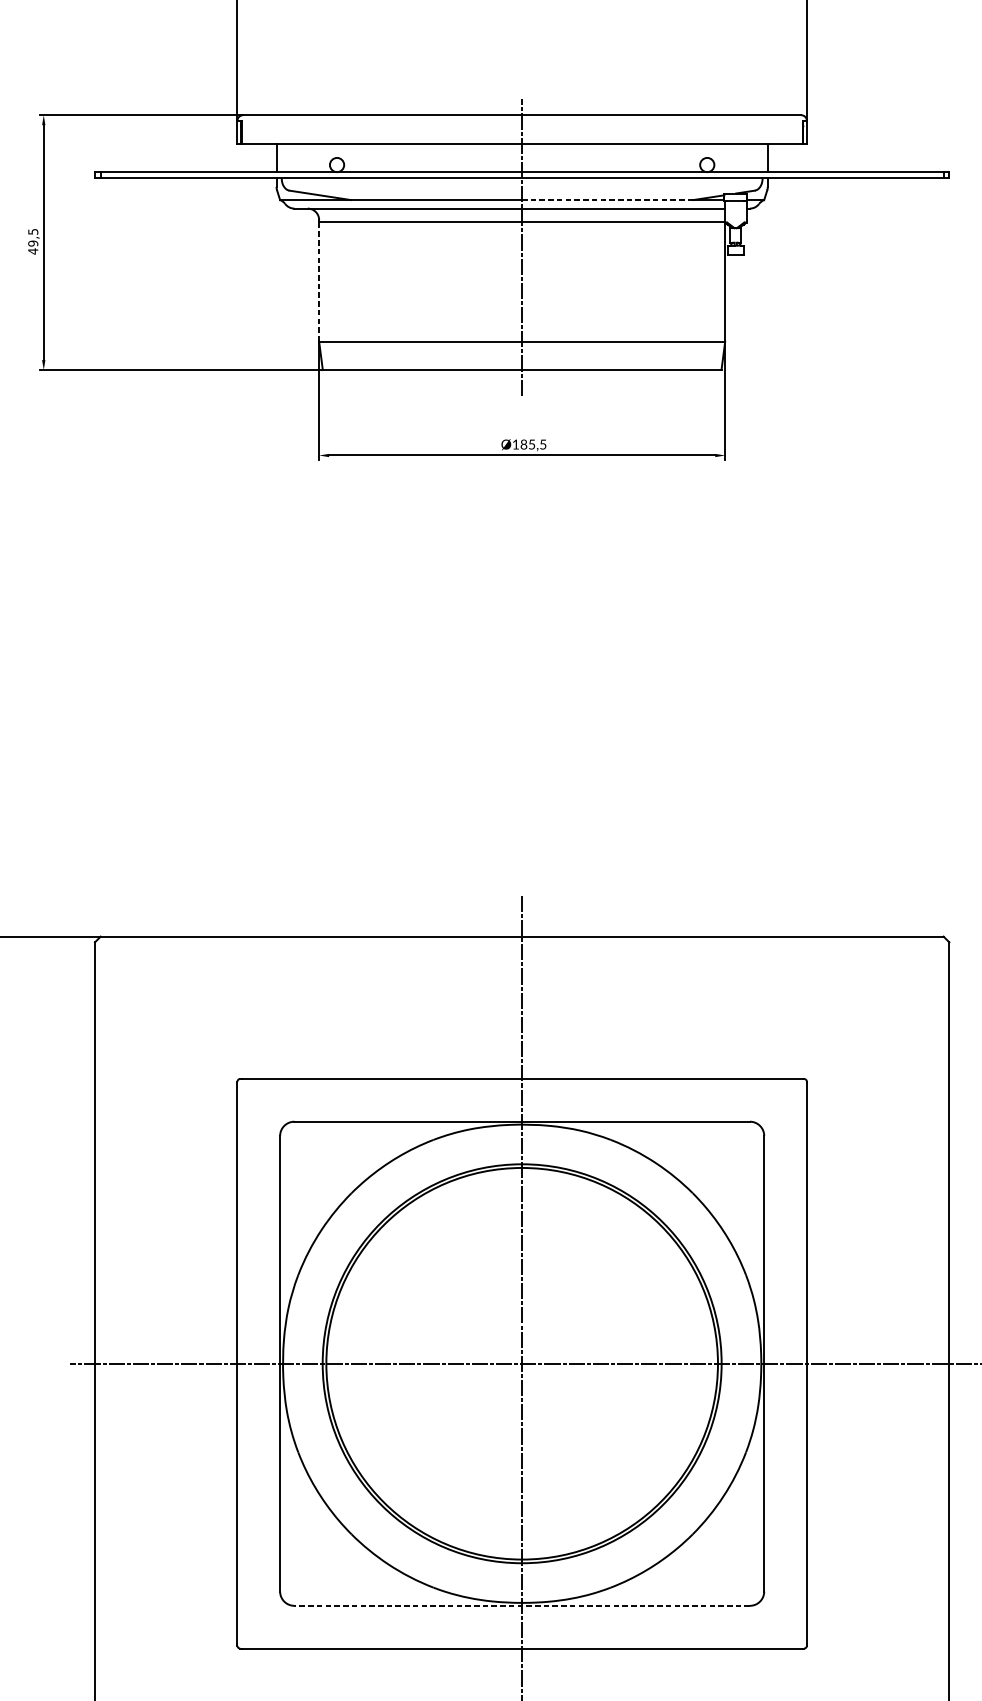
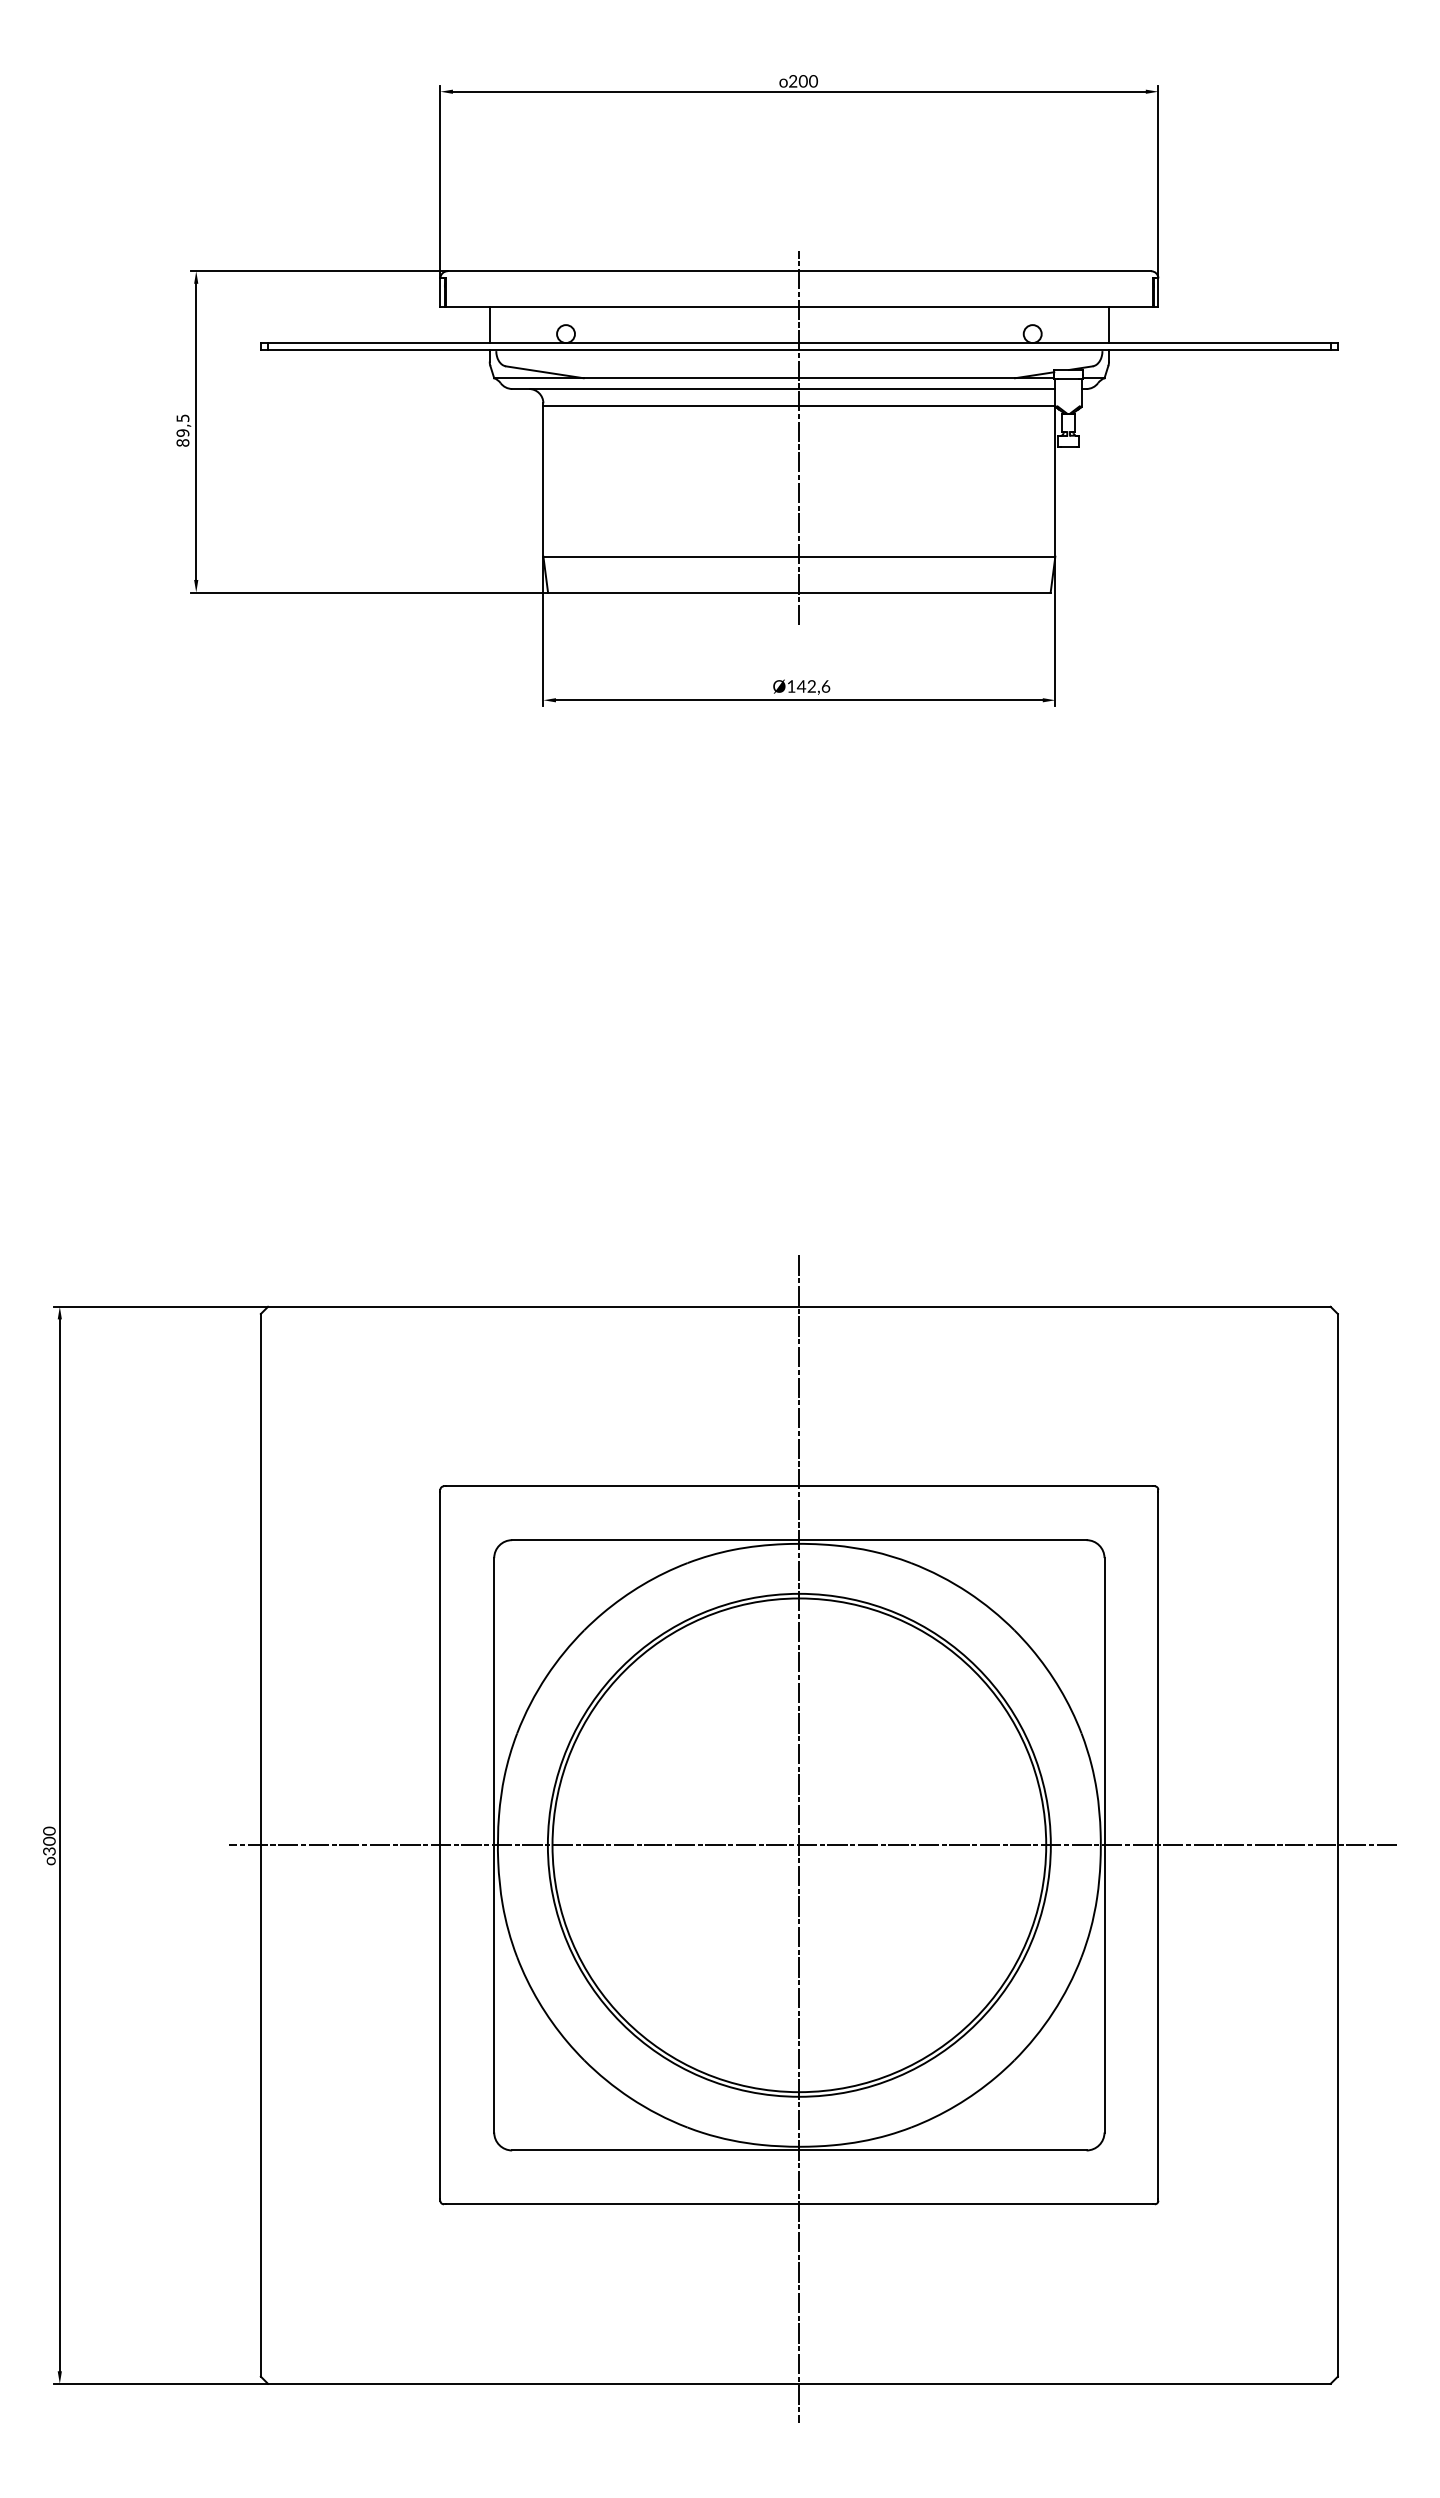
line: (607, 200) -> (907, 378), dashed -> solid
text: (32, 251) -> (182, 442), 49,5 -> 89,5
line: (319, 281) -> (543, 480), dashed -> solid
text: (533, 444) -> (813, 686), Ø185,5 -> Ø142,6
line: (521, 1605) -> (798, 2150), dashed -> solid

